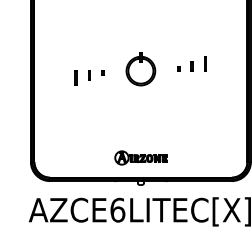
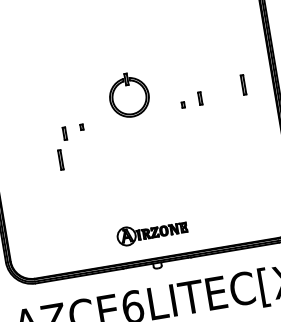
line: (205, 63) -> (243, 84), moved
part: (140, 69) -> (128, 95), moved
line: (75, 77) -> (59, 159), moved

